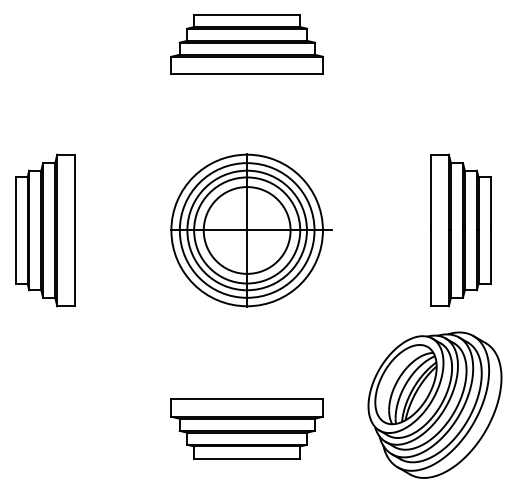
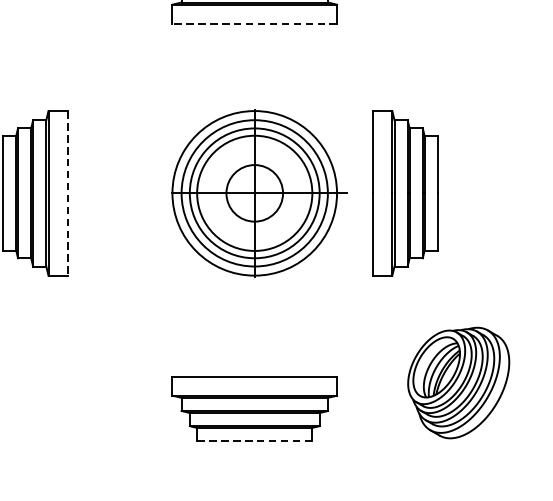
line: (247, 74) -> (255, 23), solid -> dashed
line: (74, 230) -> (67, 193), solid -> dashed
circle: (246, 230) -> (254, 193), size x0.6
part: (460, 230) -> (404, 193), moved
part: (434, 404) -> (458, 382), size x0.7
line: (247, 458) -> (255, 440), solid -> dashed

